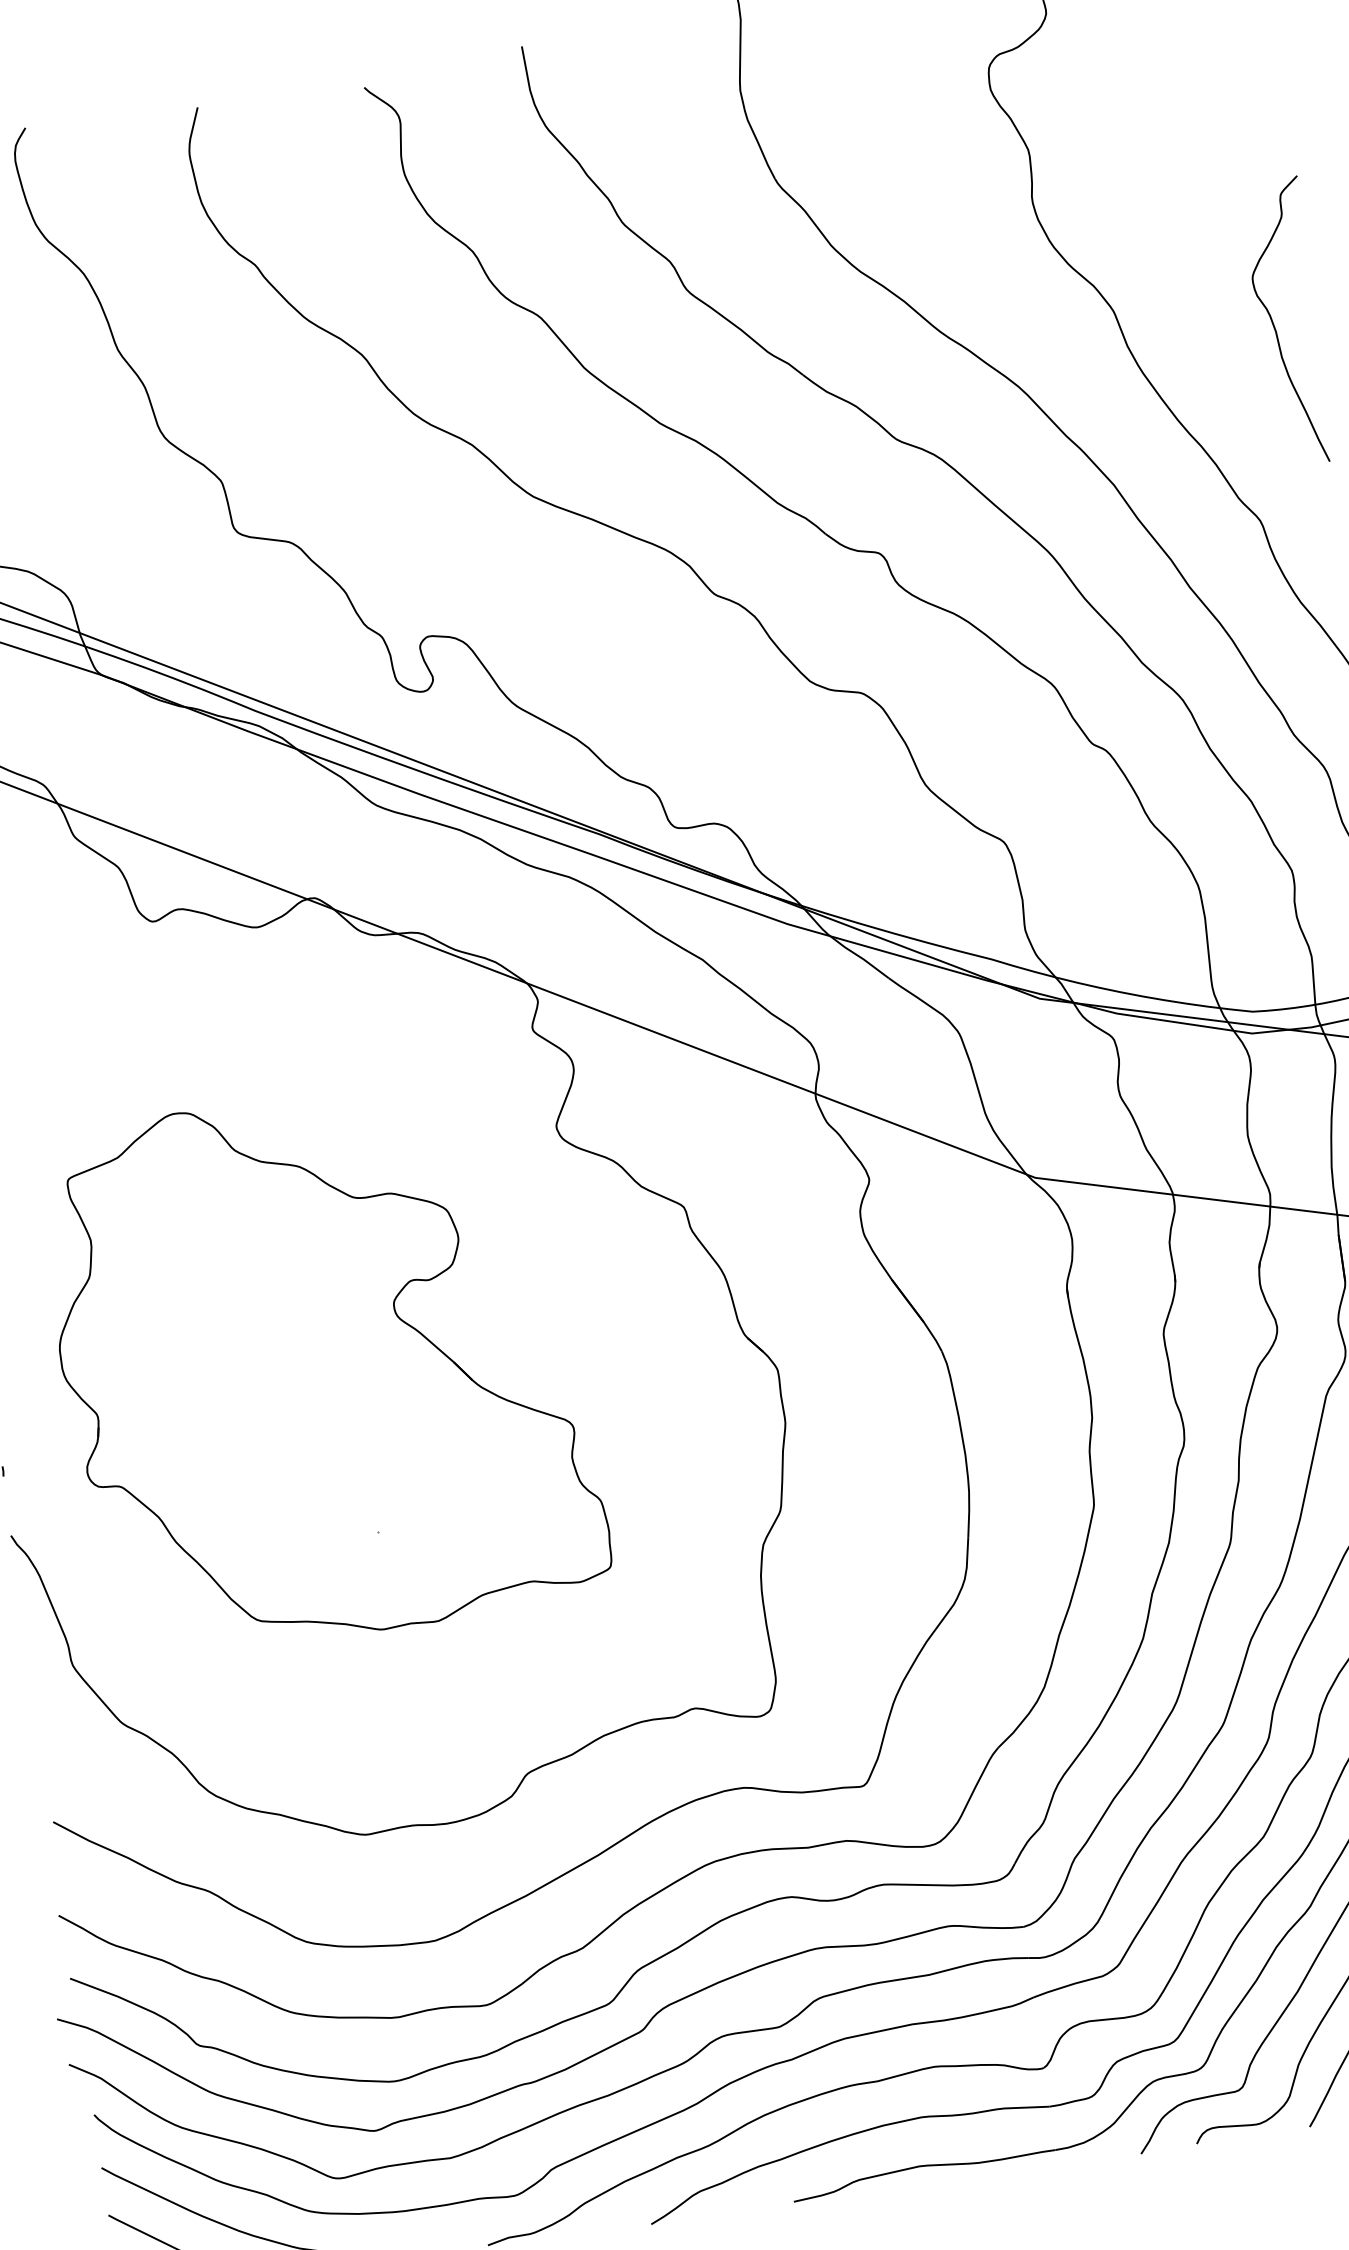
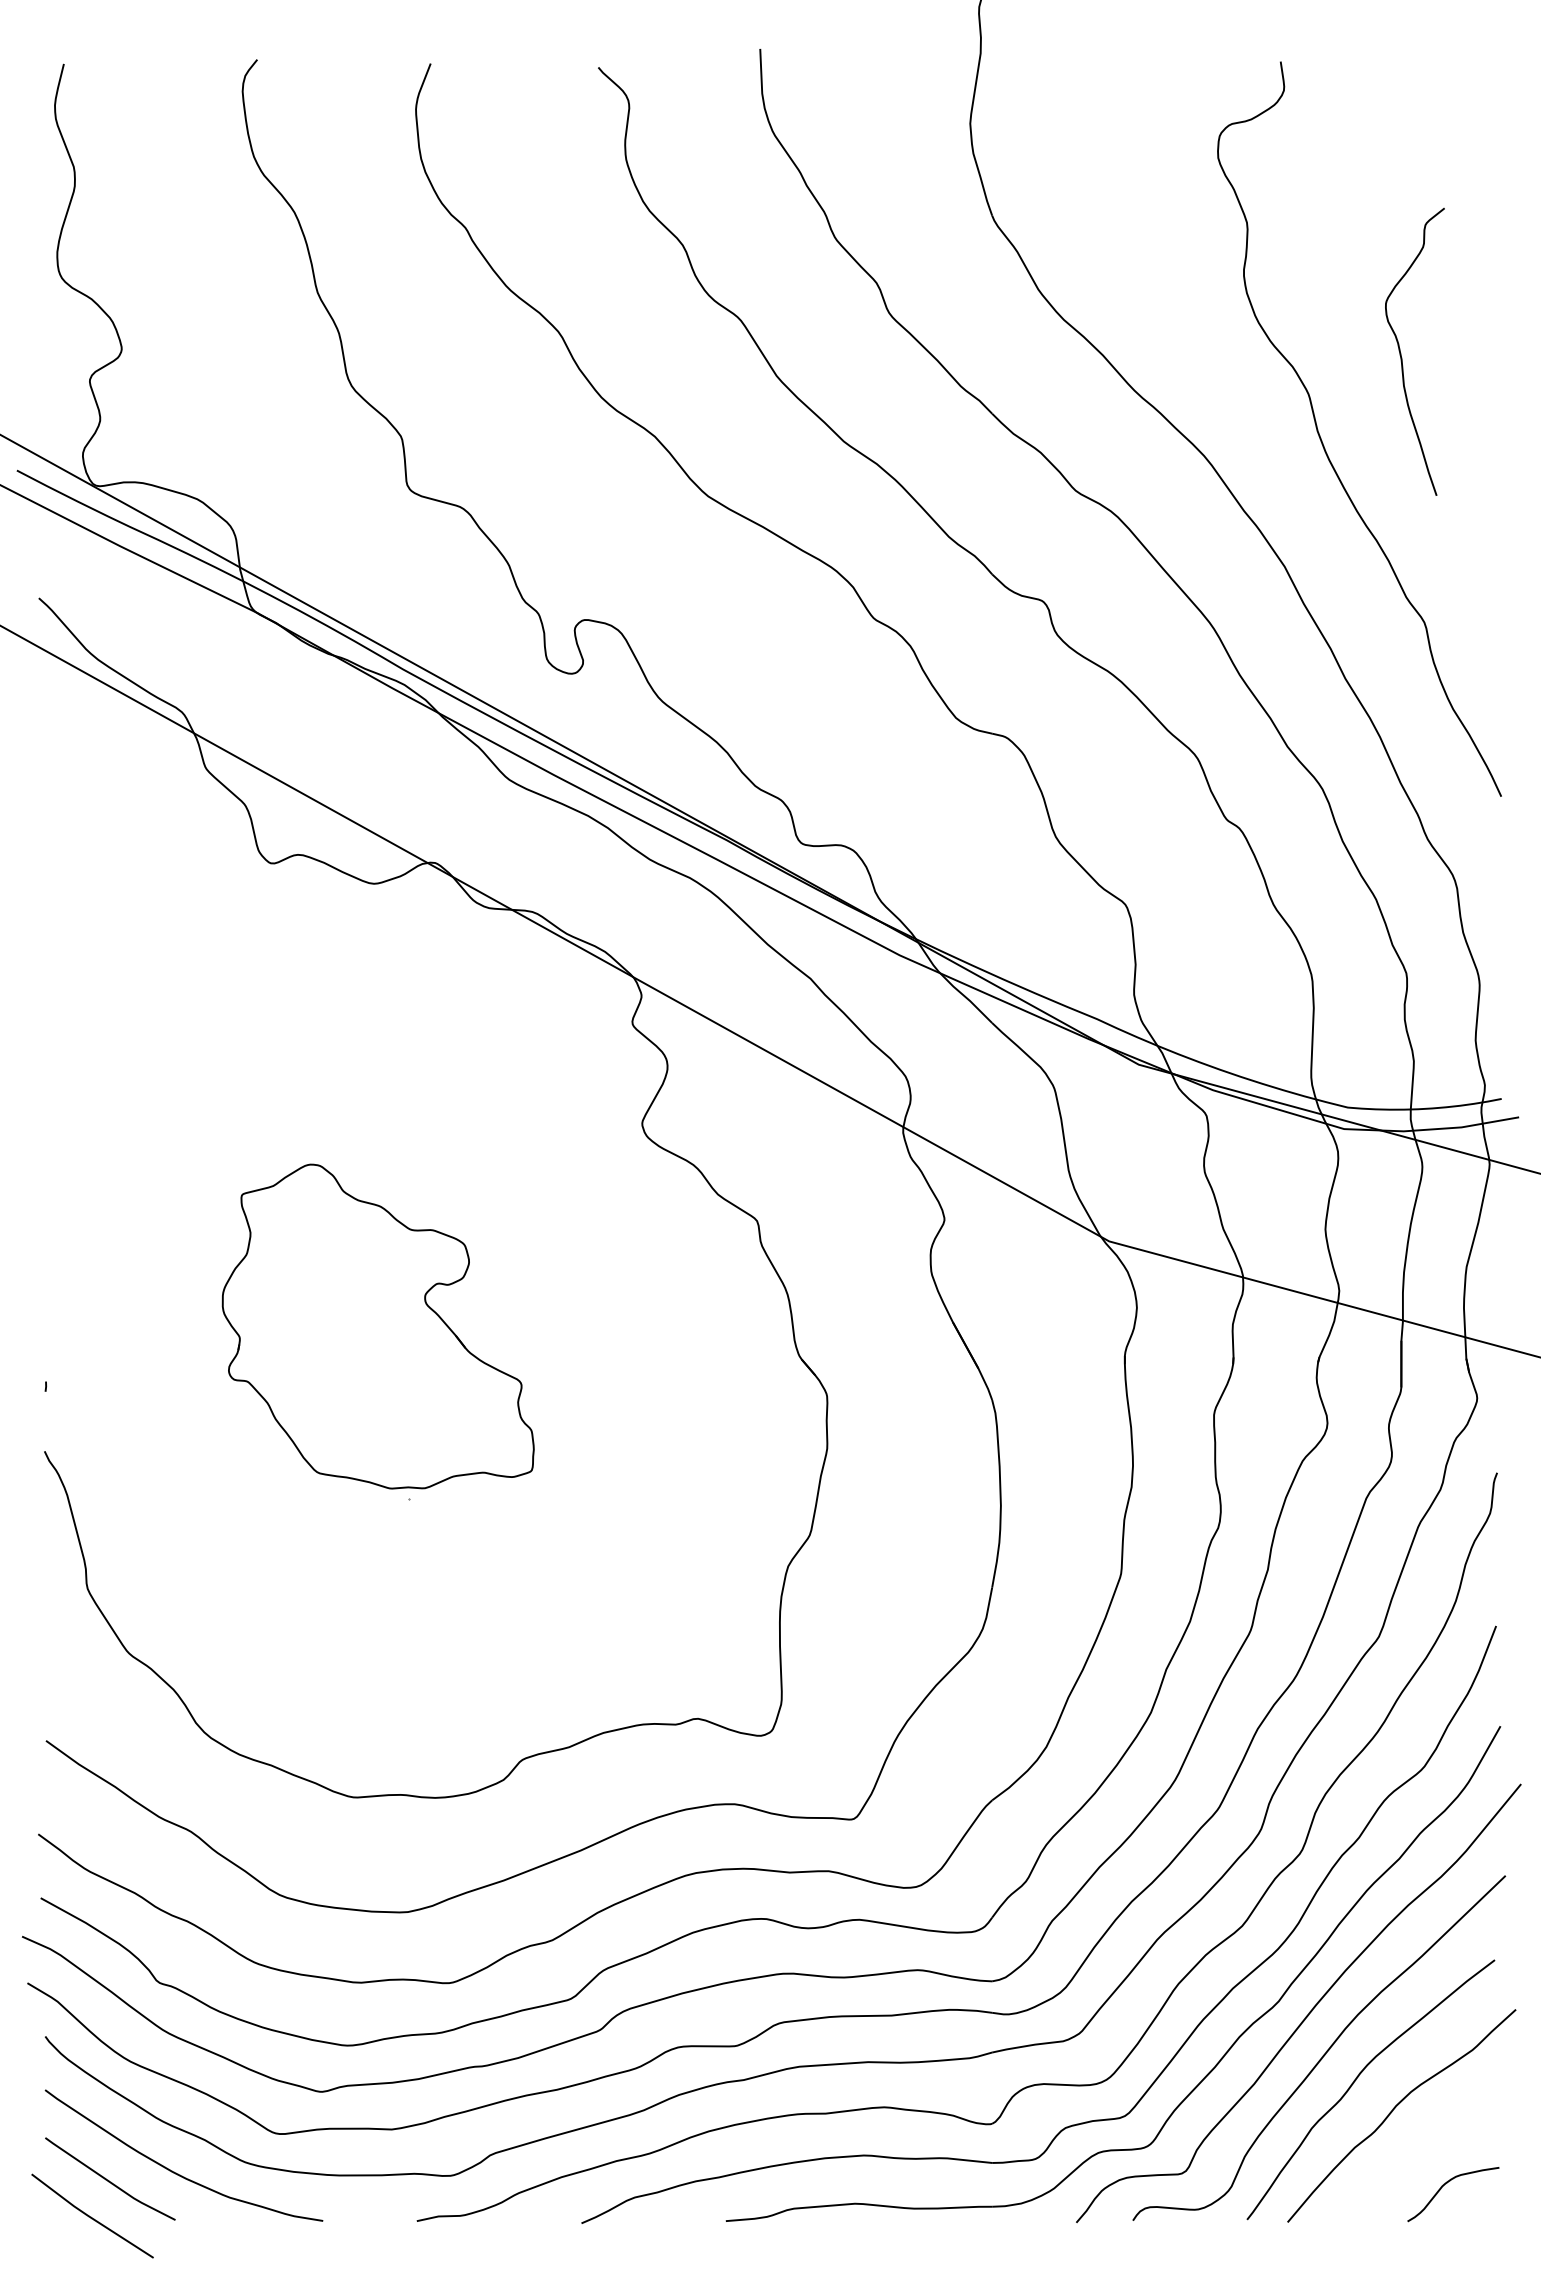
curve: (1274, 325) -> (1401, 353), moved
part: (323, 1365) -> (378, 1326), size x0.6

